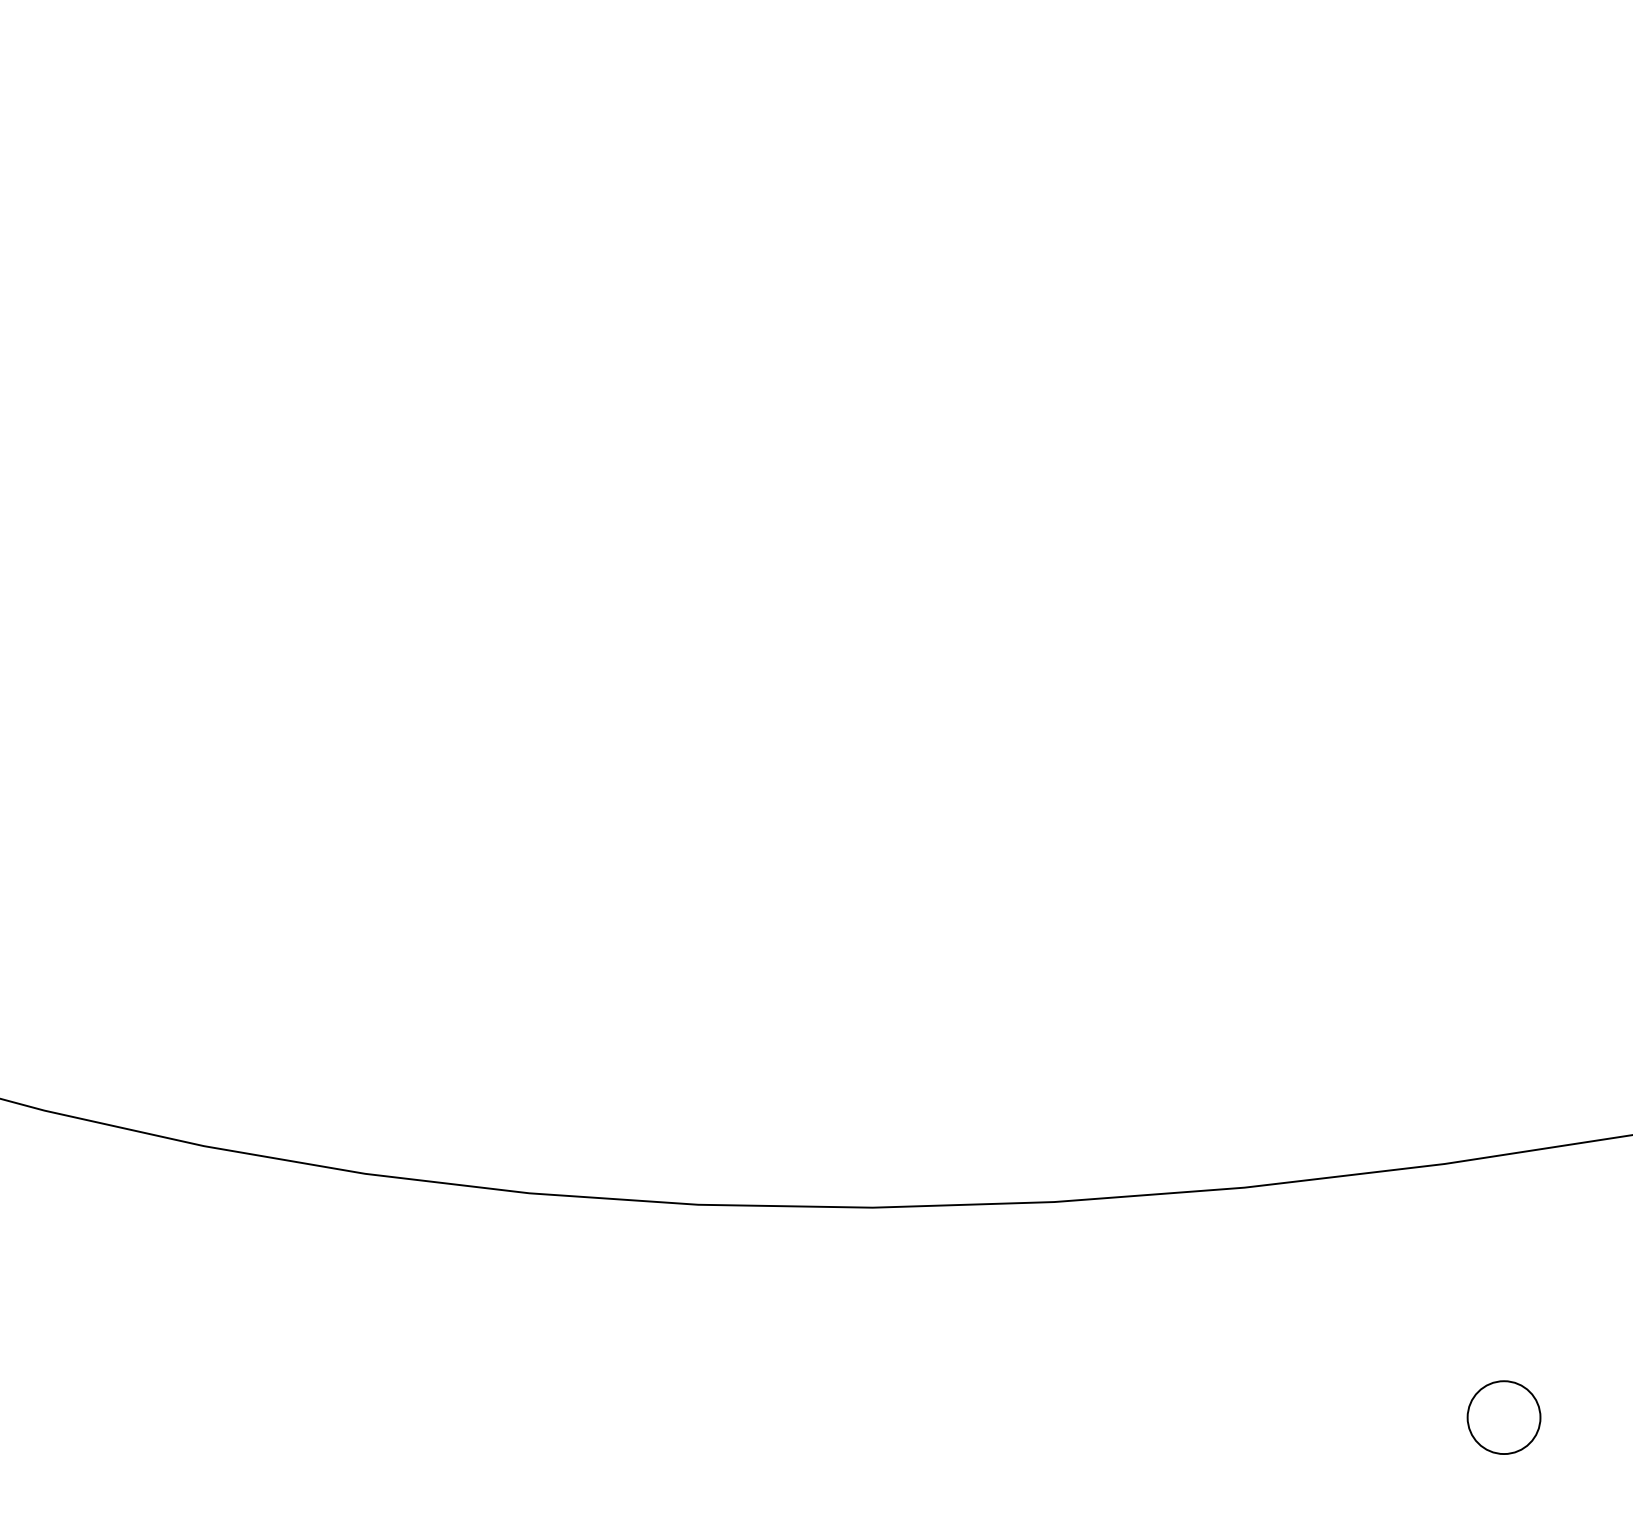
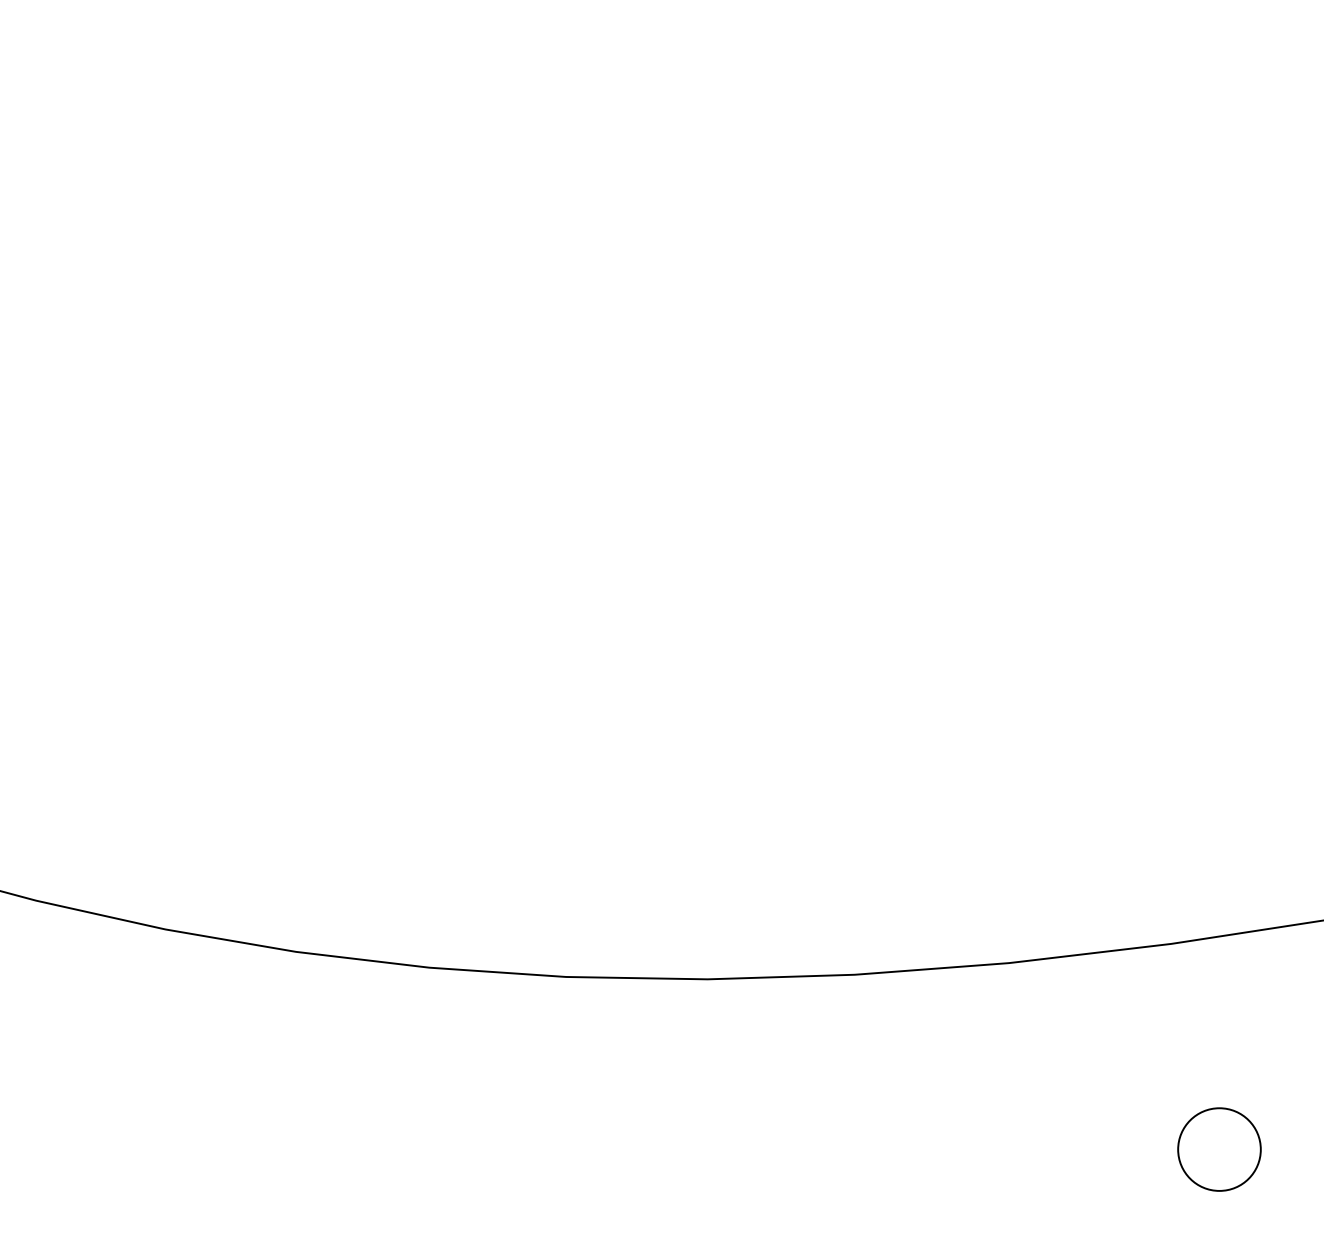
circle: (1503, 1417) -> (1219, 1149), size x1.4

